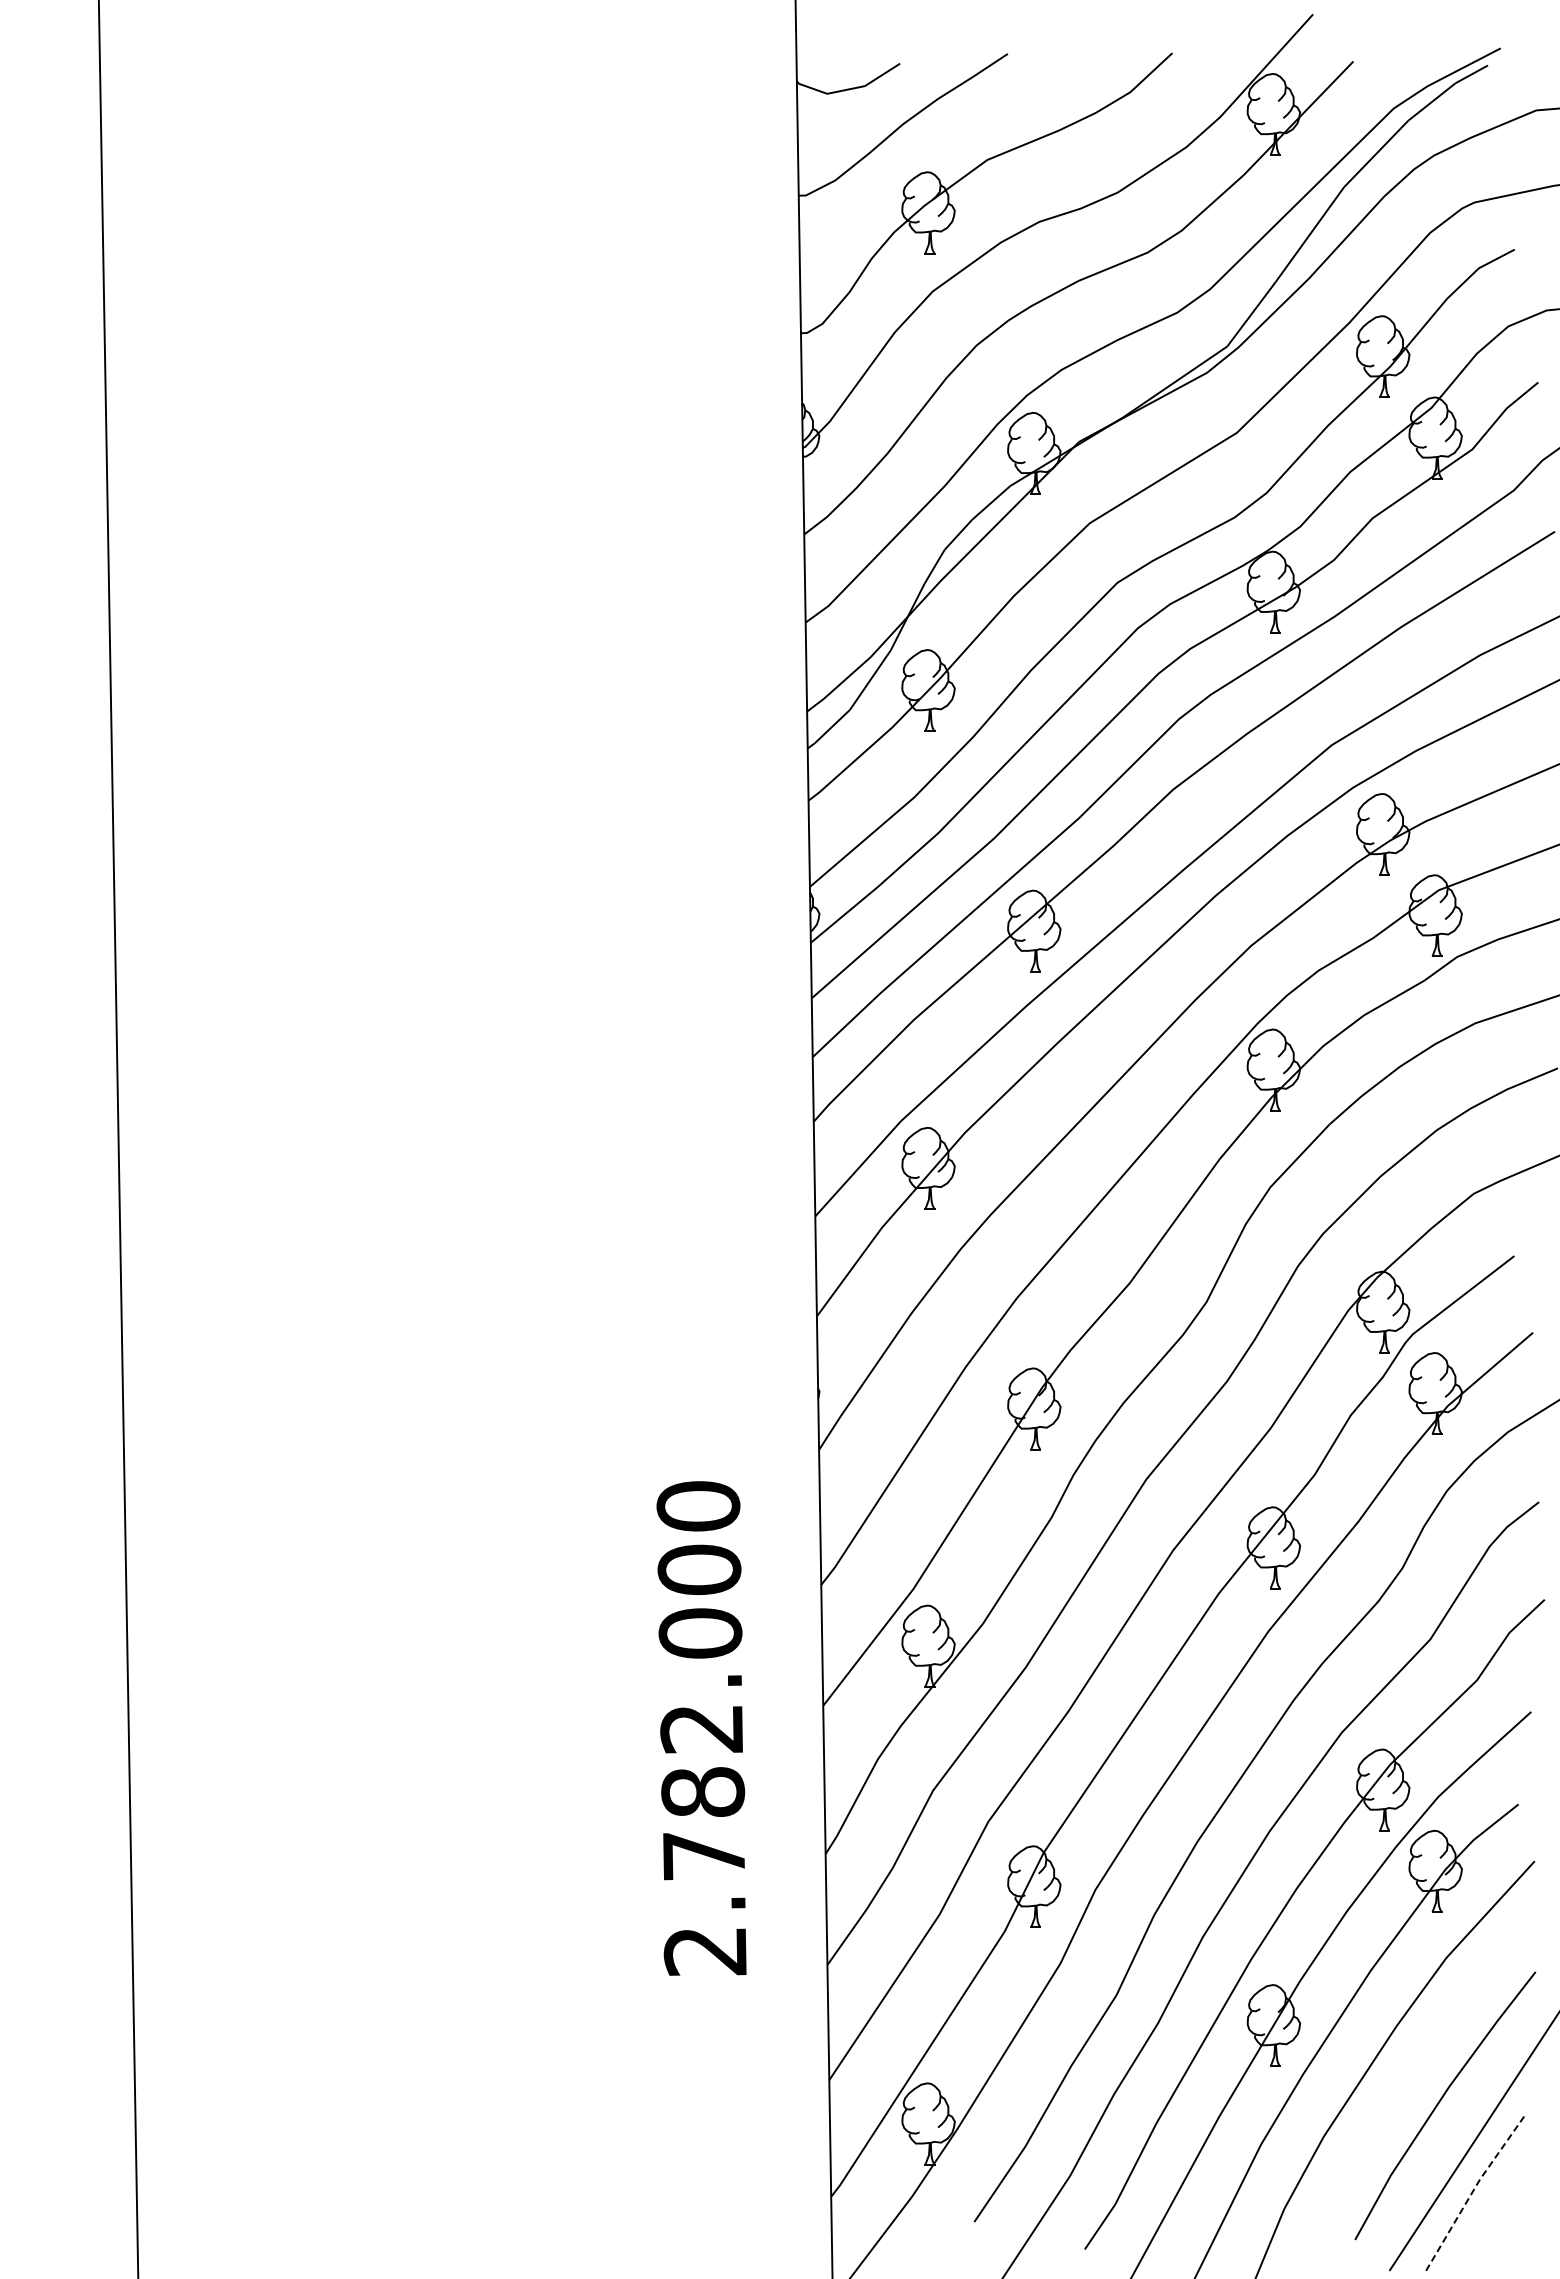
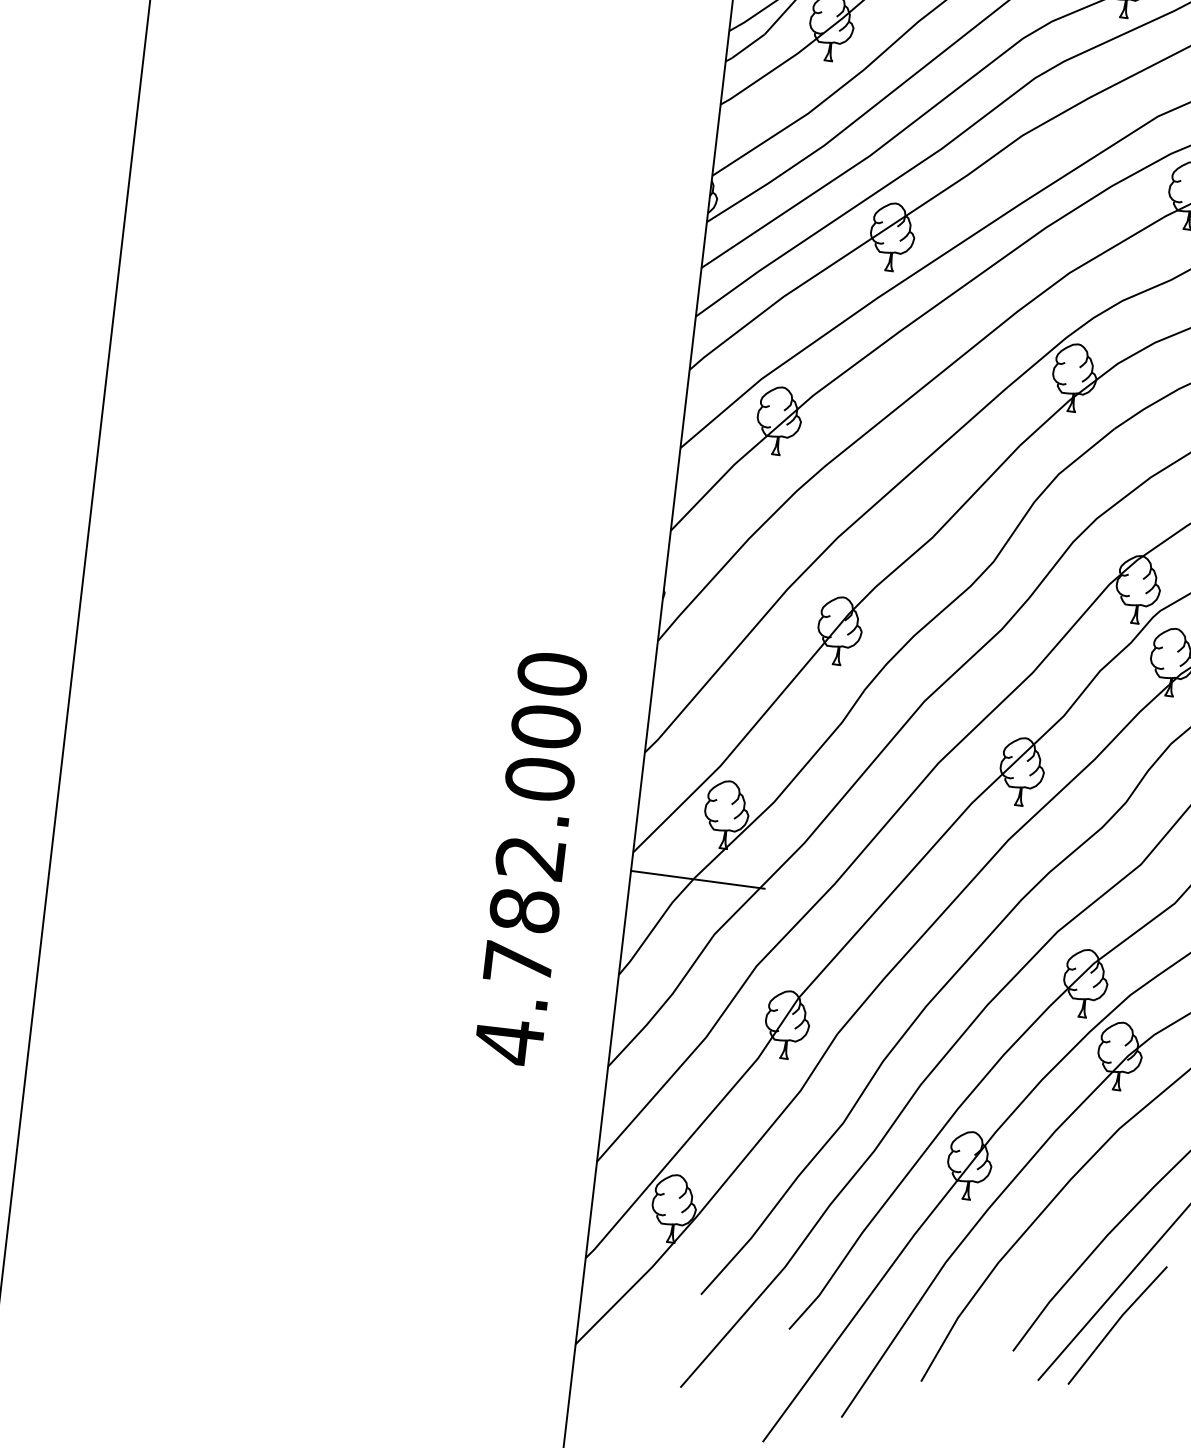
line: (904, 1728) -> (697, 880), added
text: (704, 1950) -> (508, 1041), 2.782.000 -> 4.782.000
line: (1473, 2189) -> (1116, 1322), dashed -> solid

